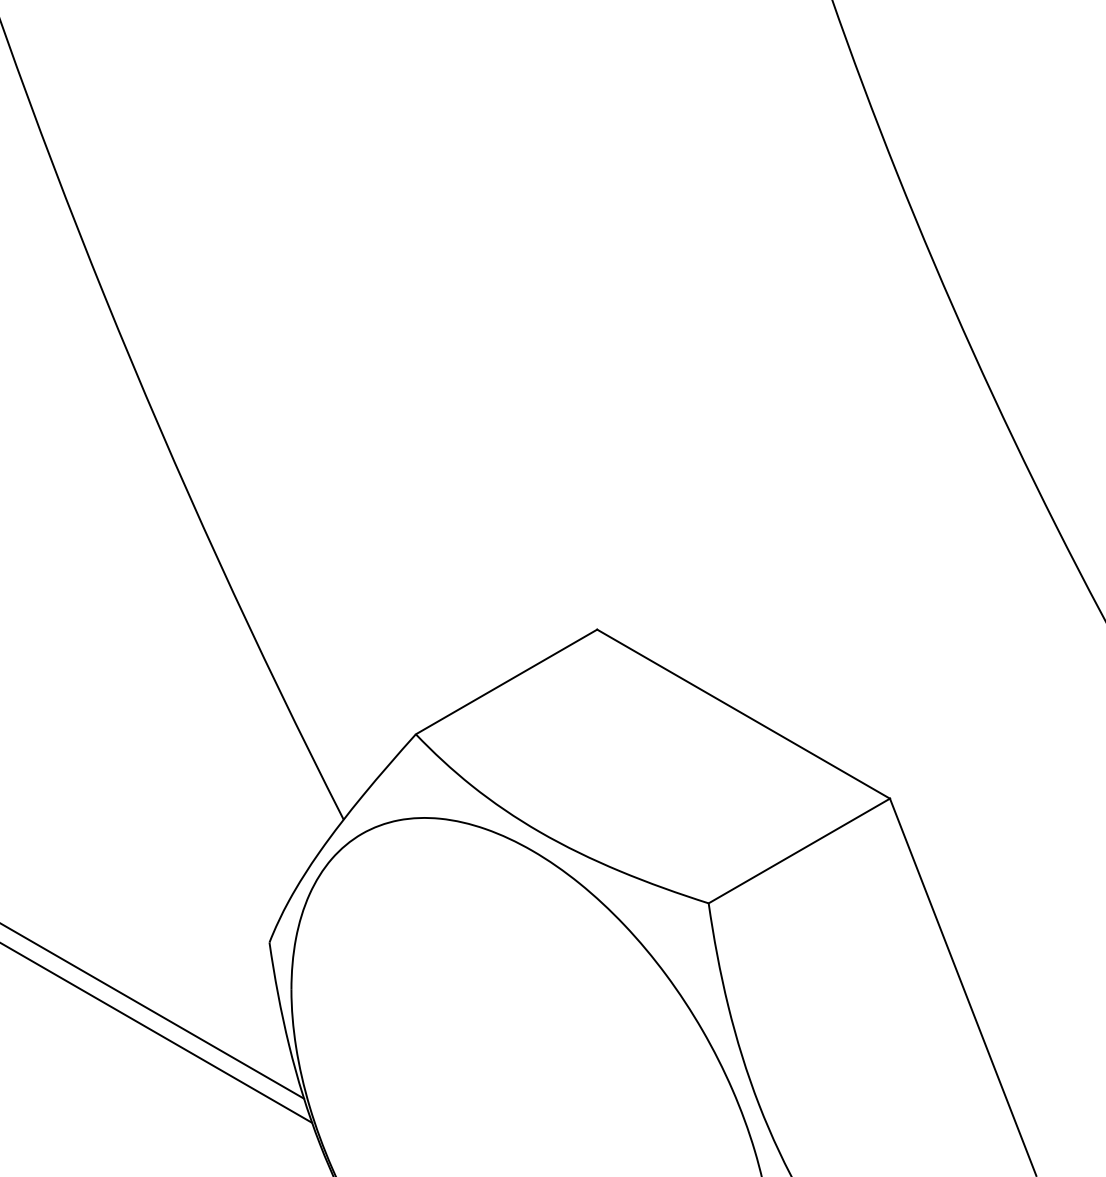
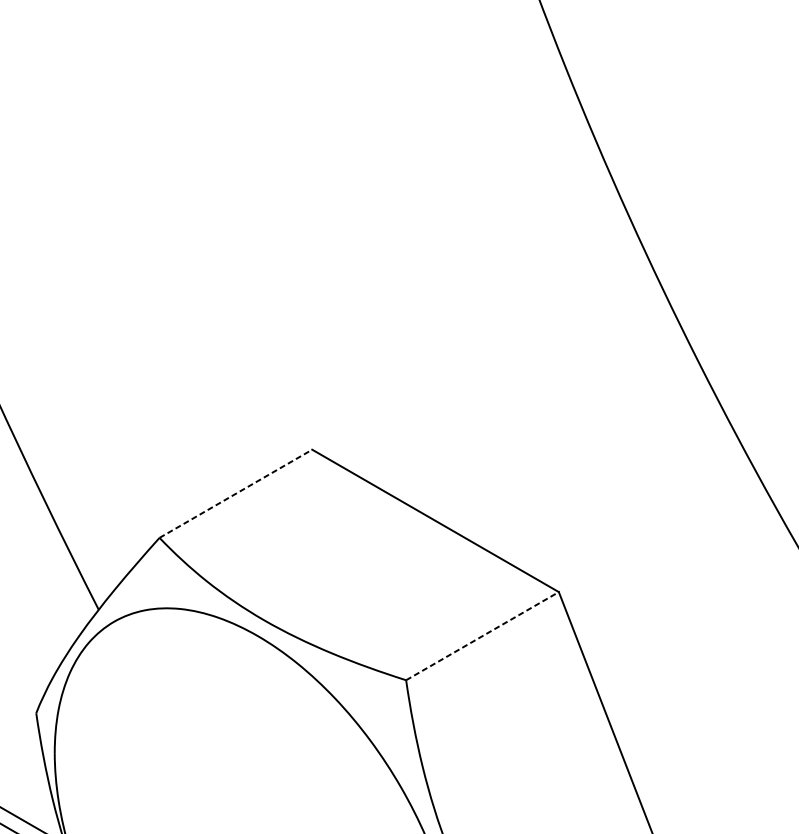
line: (506, 681) -> (235, 493), solid -> dashed
line: (799, 851) -> (482, 636), solid -> dashed

